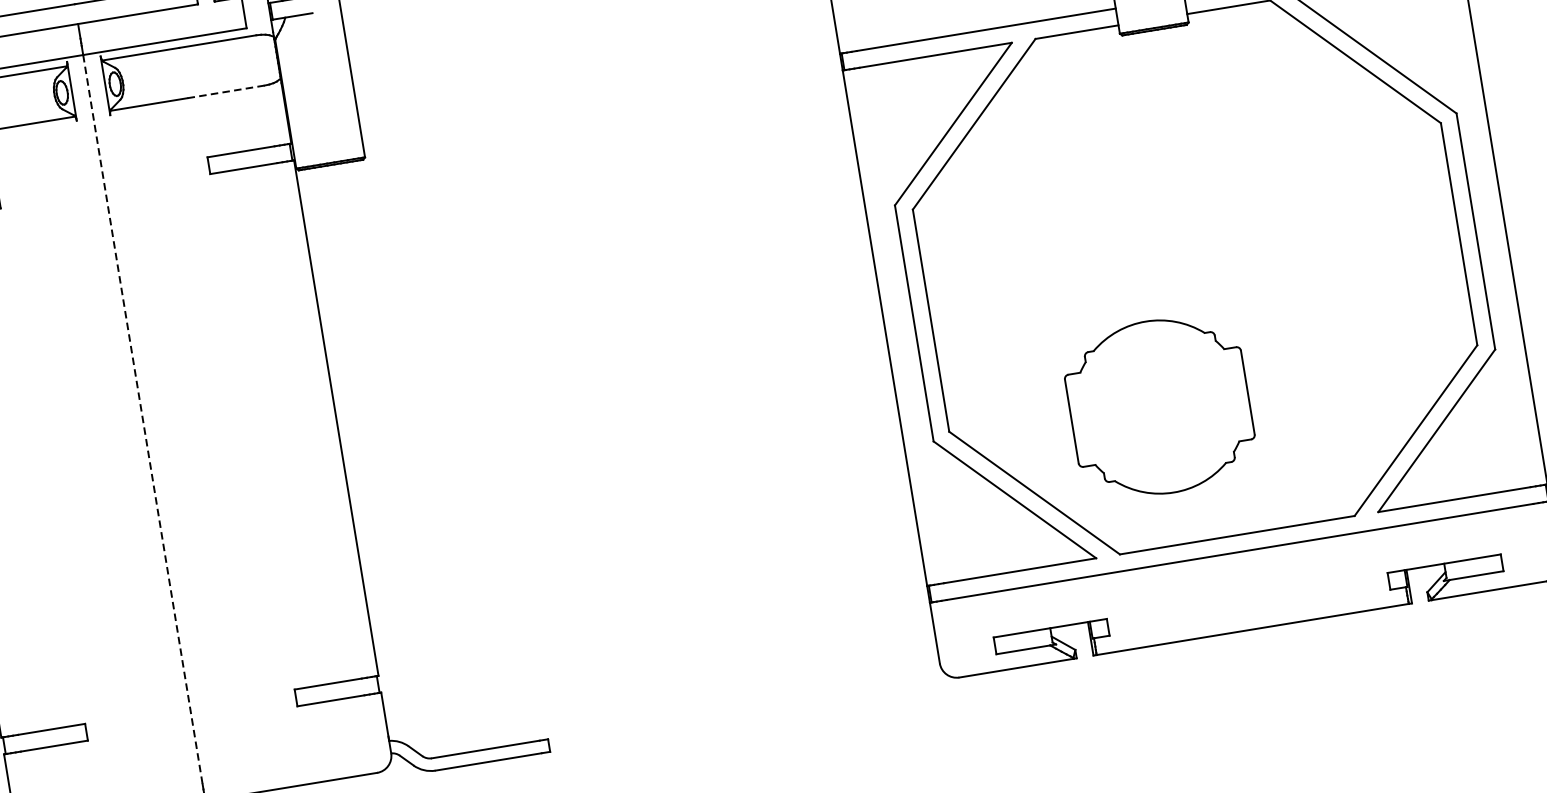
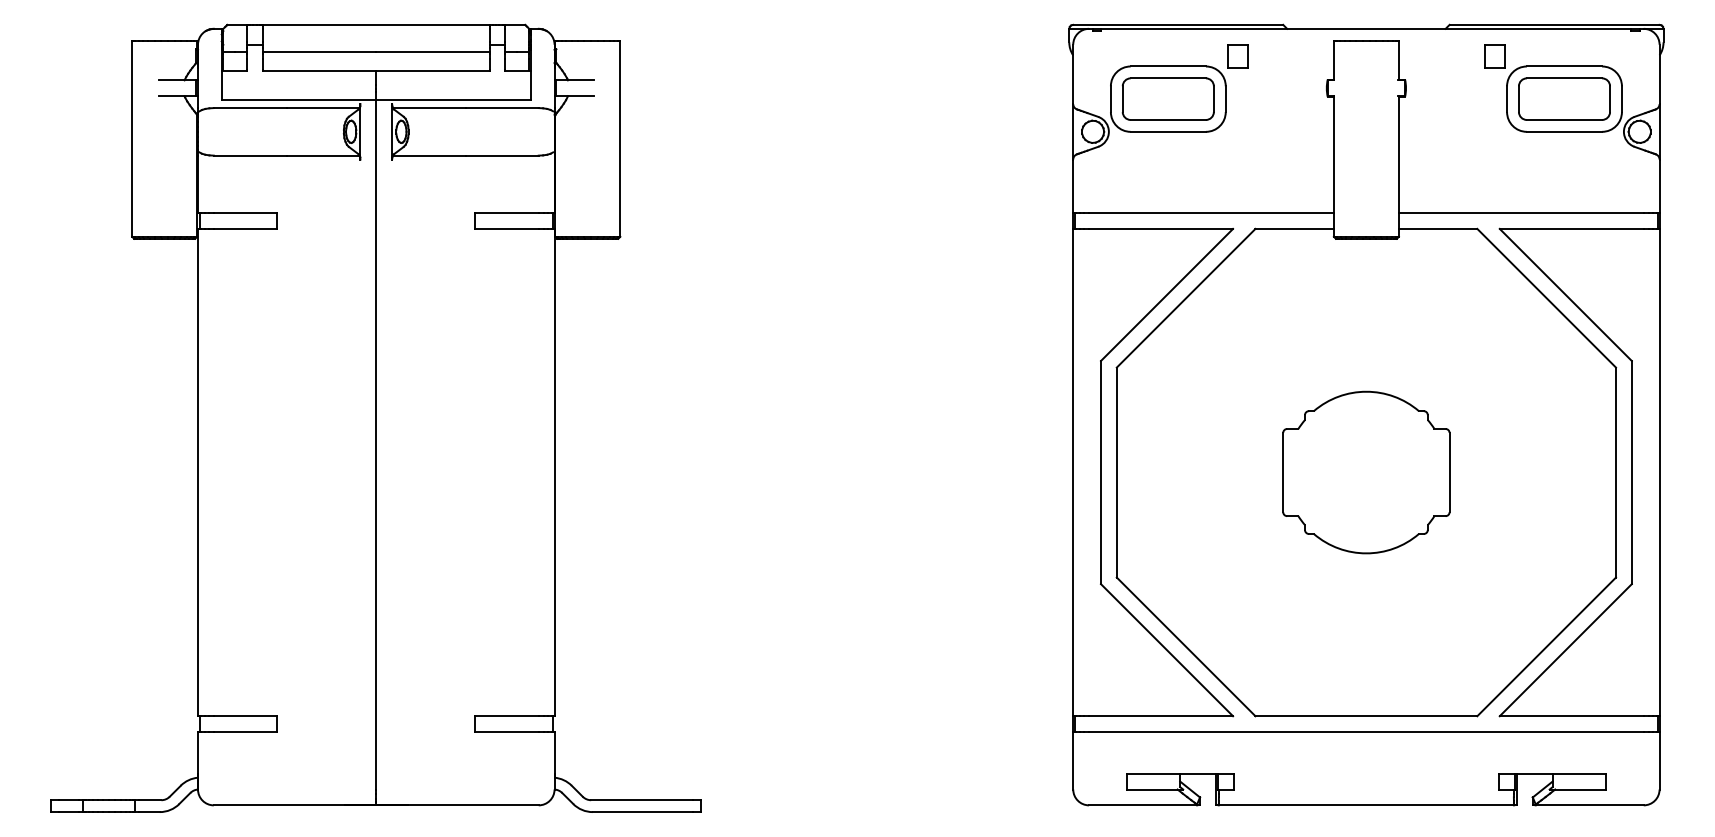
line: (226, 91) -> (502, 155), dashed -> solid
part: (1159, 406) -> (1366, 472), moved
line: (143, 419) -> (376, 444), dashed -> solid

